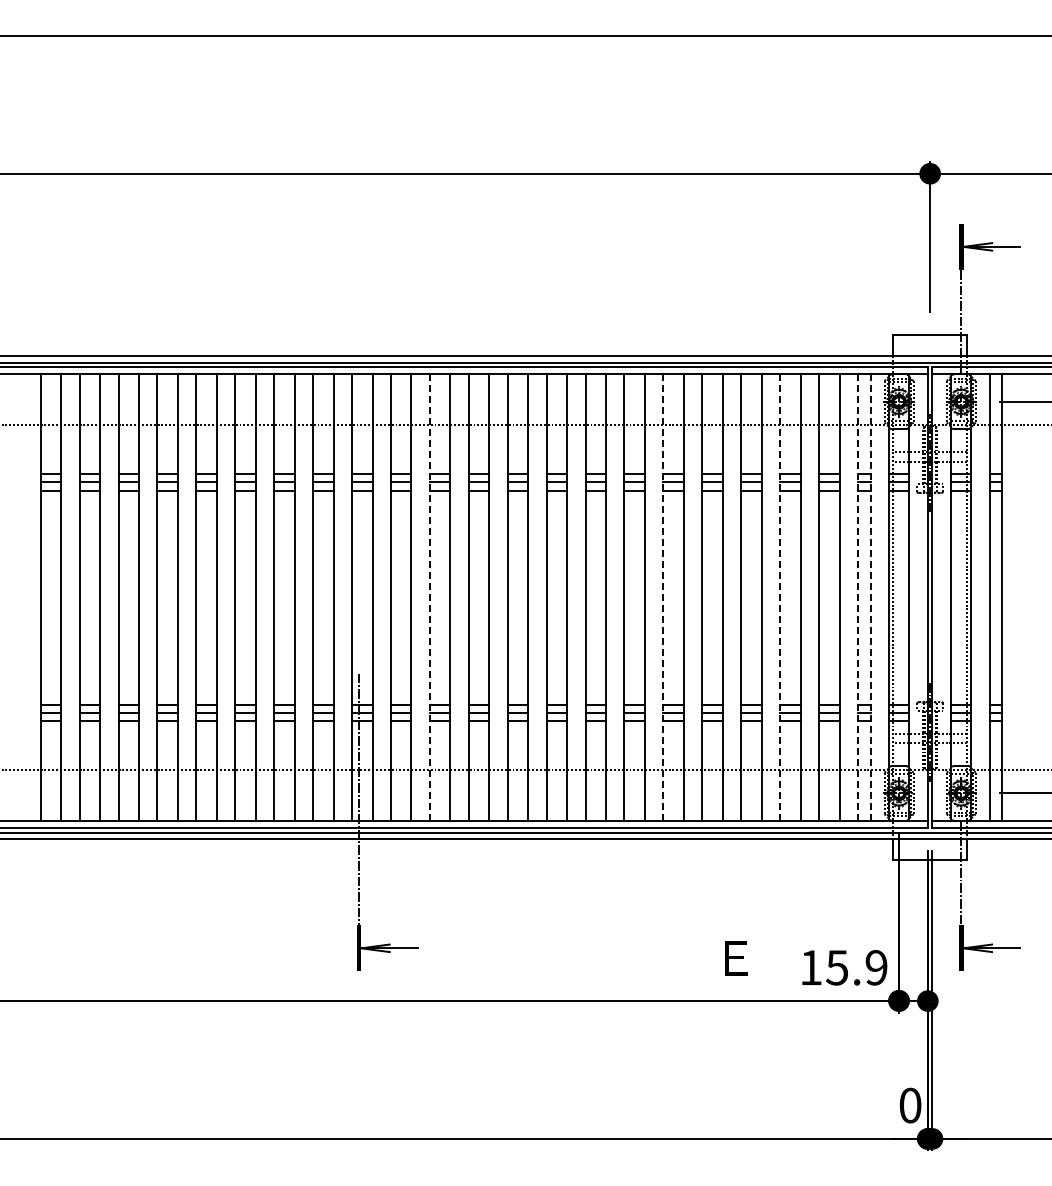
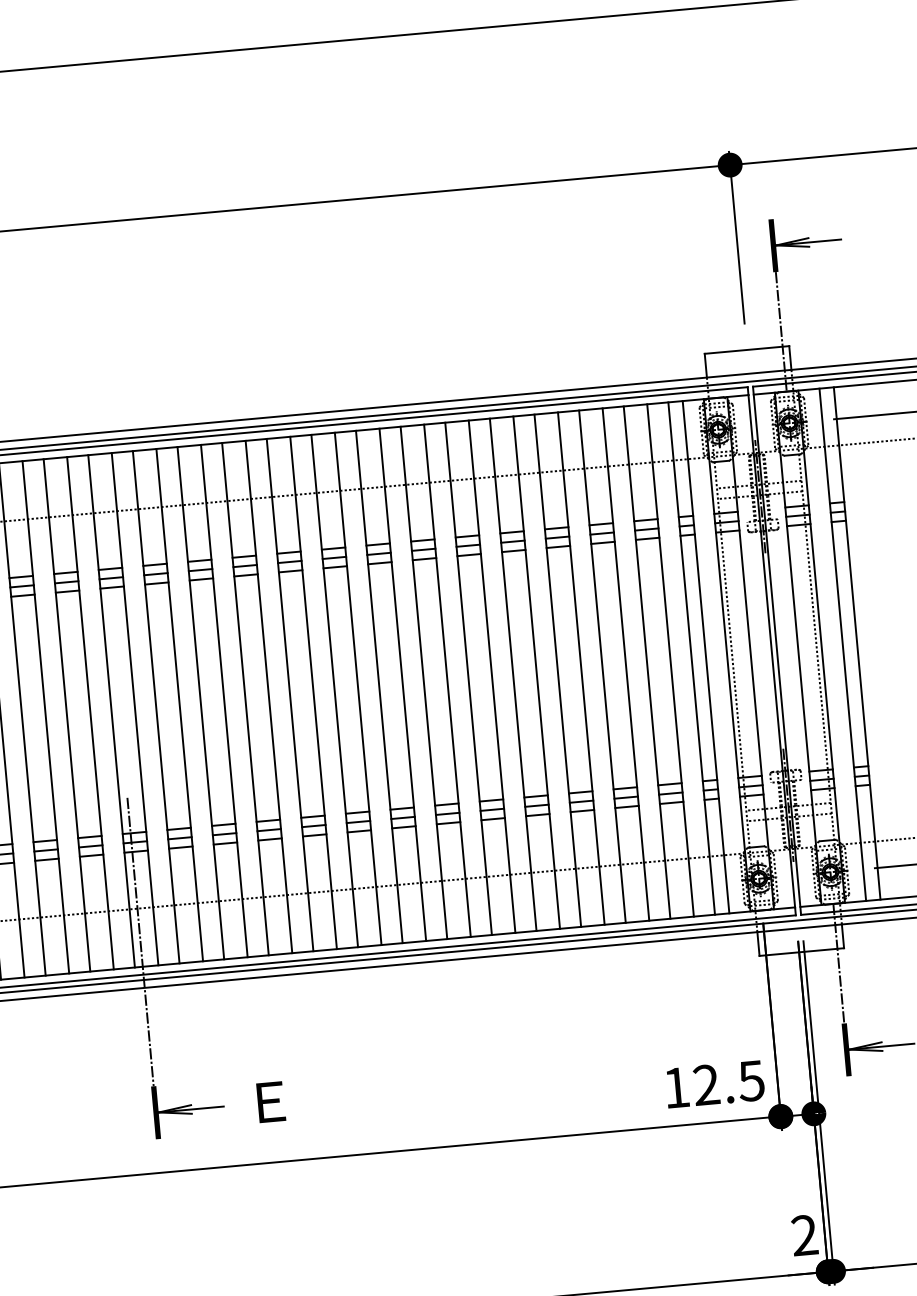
line: (429, 598) -> (200, 704), dashed -> solid
line: (663, 598) -> (468, 679), dashed -> solid
line: (780, 598) -> (602, 667), dashed -> solid
line: (858, 598) -> (692, 659), dashed -> solid
line: (870, 598) -> (706, 658), dashed -> solid
text: (736, 958) -> (271, 1102), moved
text: (856, 967) -> (728, 1082), 15.9 -> 12.5
text: (910, 1105) -> (804, 1235), 0 -> 2

